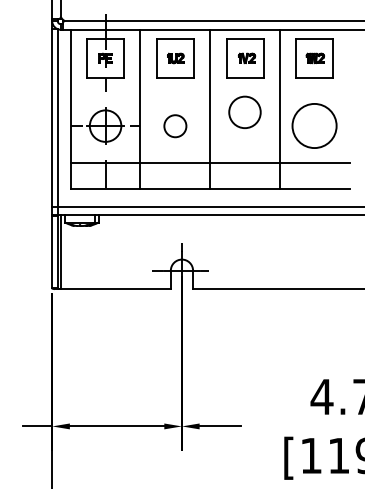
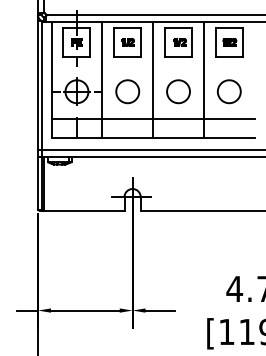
circle: (244, 112) -> (178, 91), moved
circle: (174, 125) -> (127, 91), size x1.43
circle: (314, 125) -> (229, 91), size x0.71

